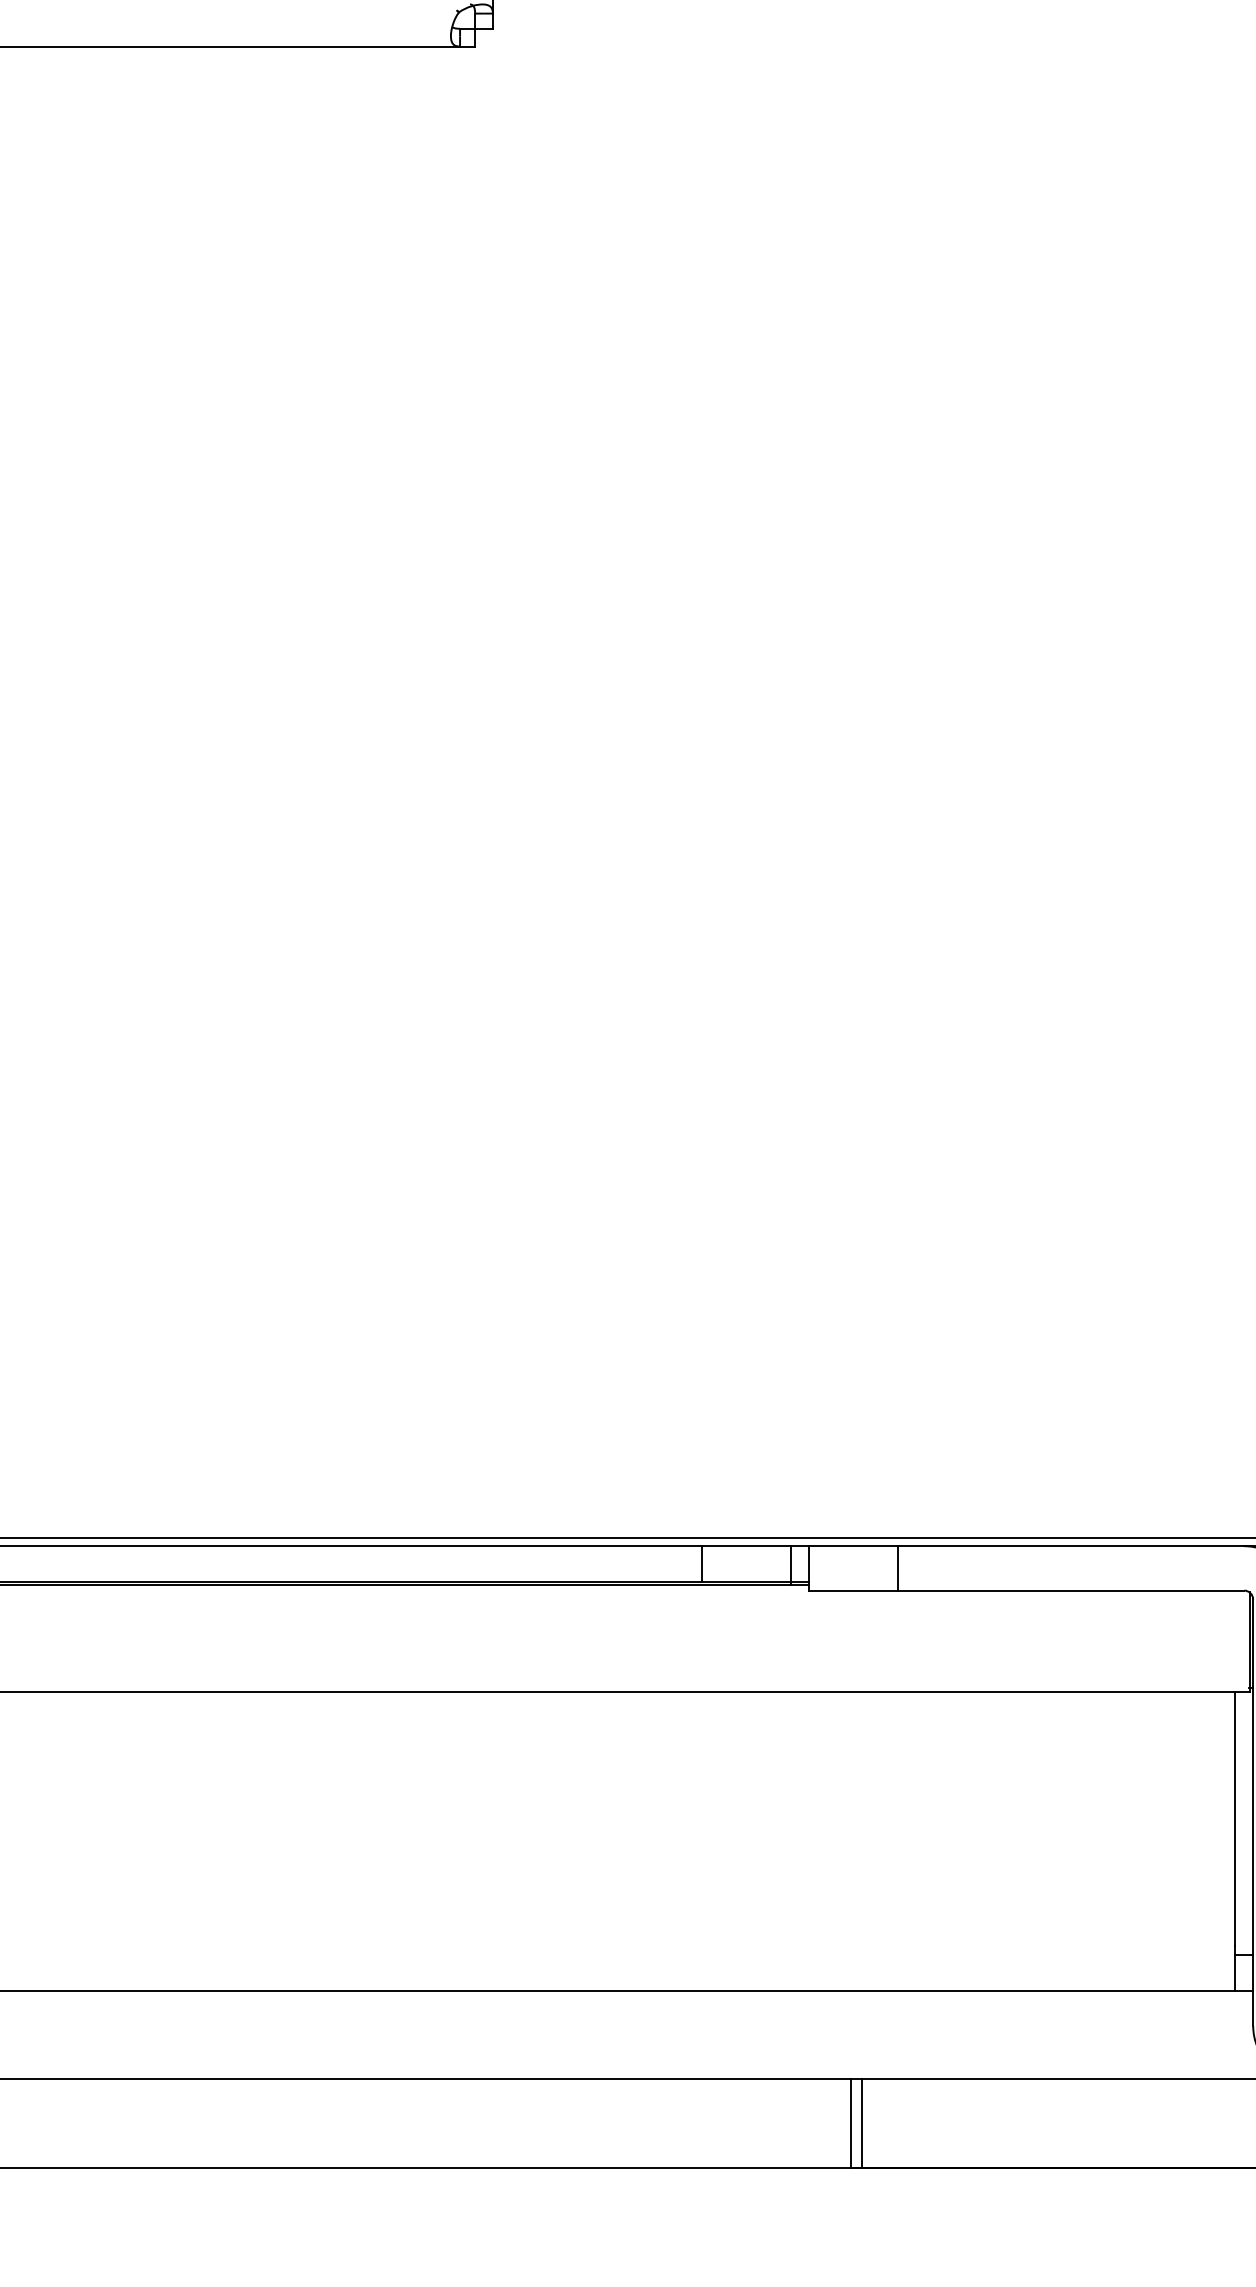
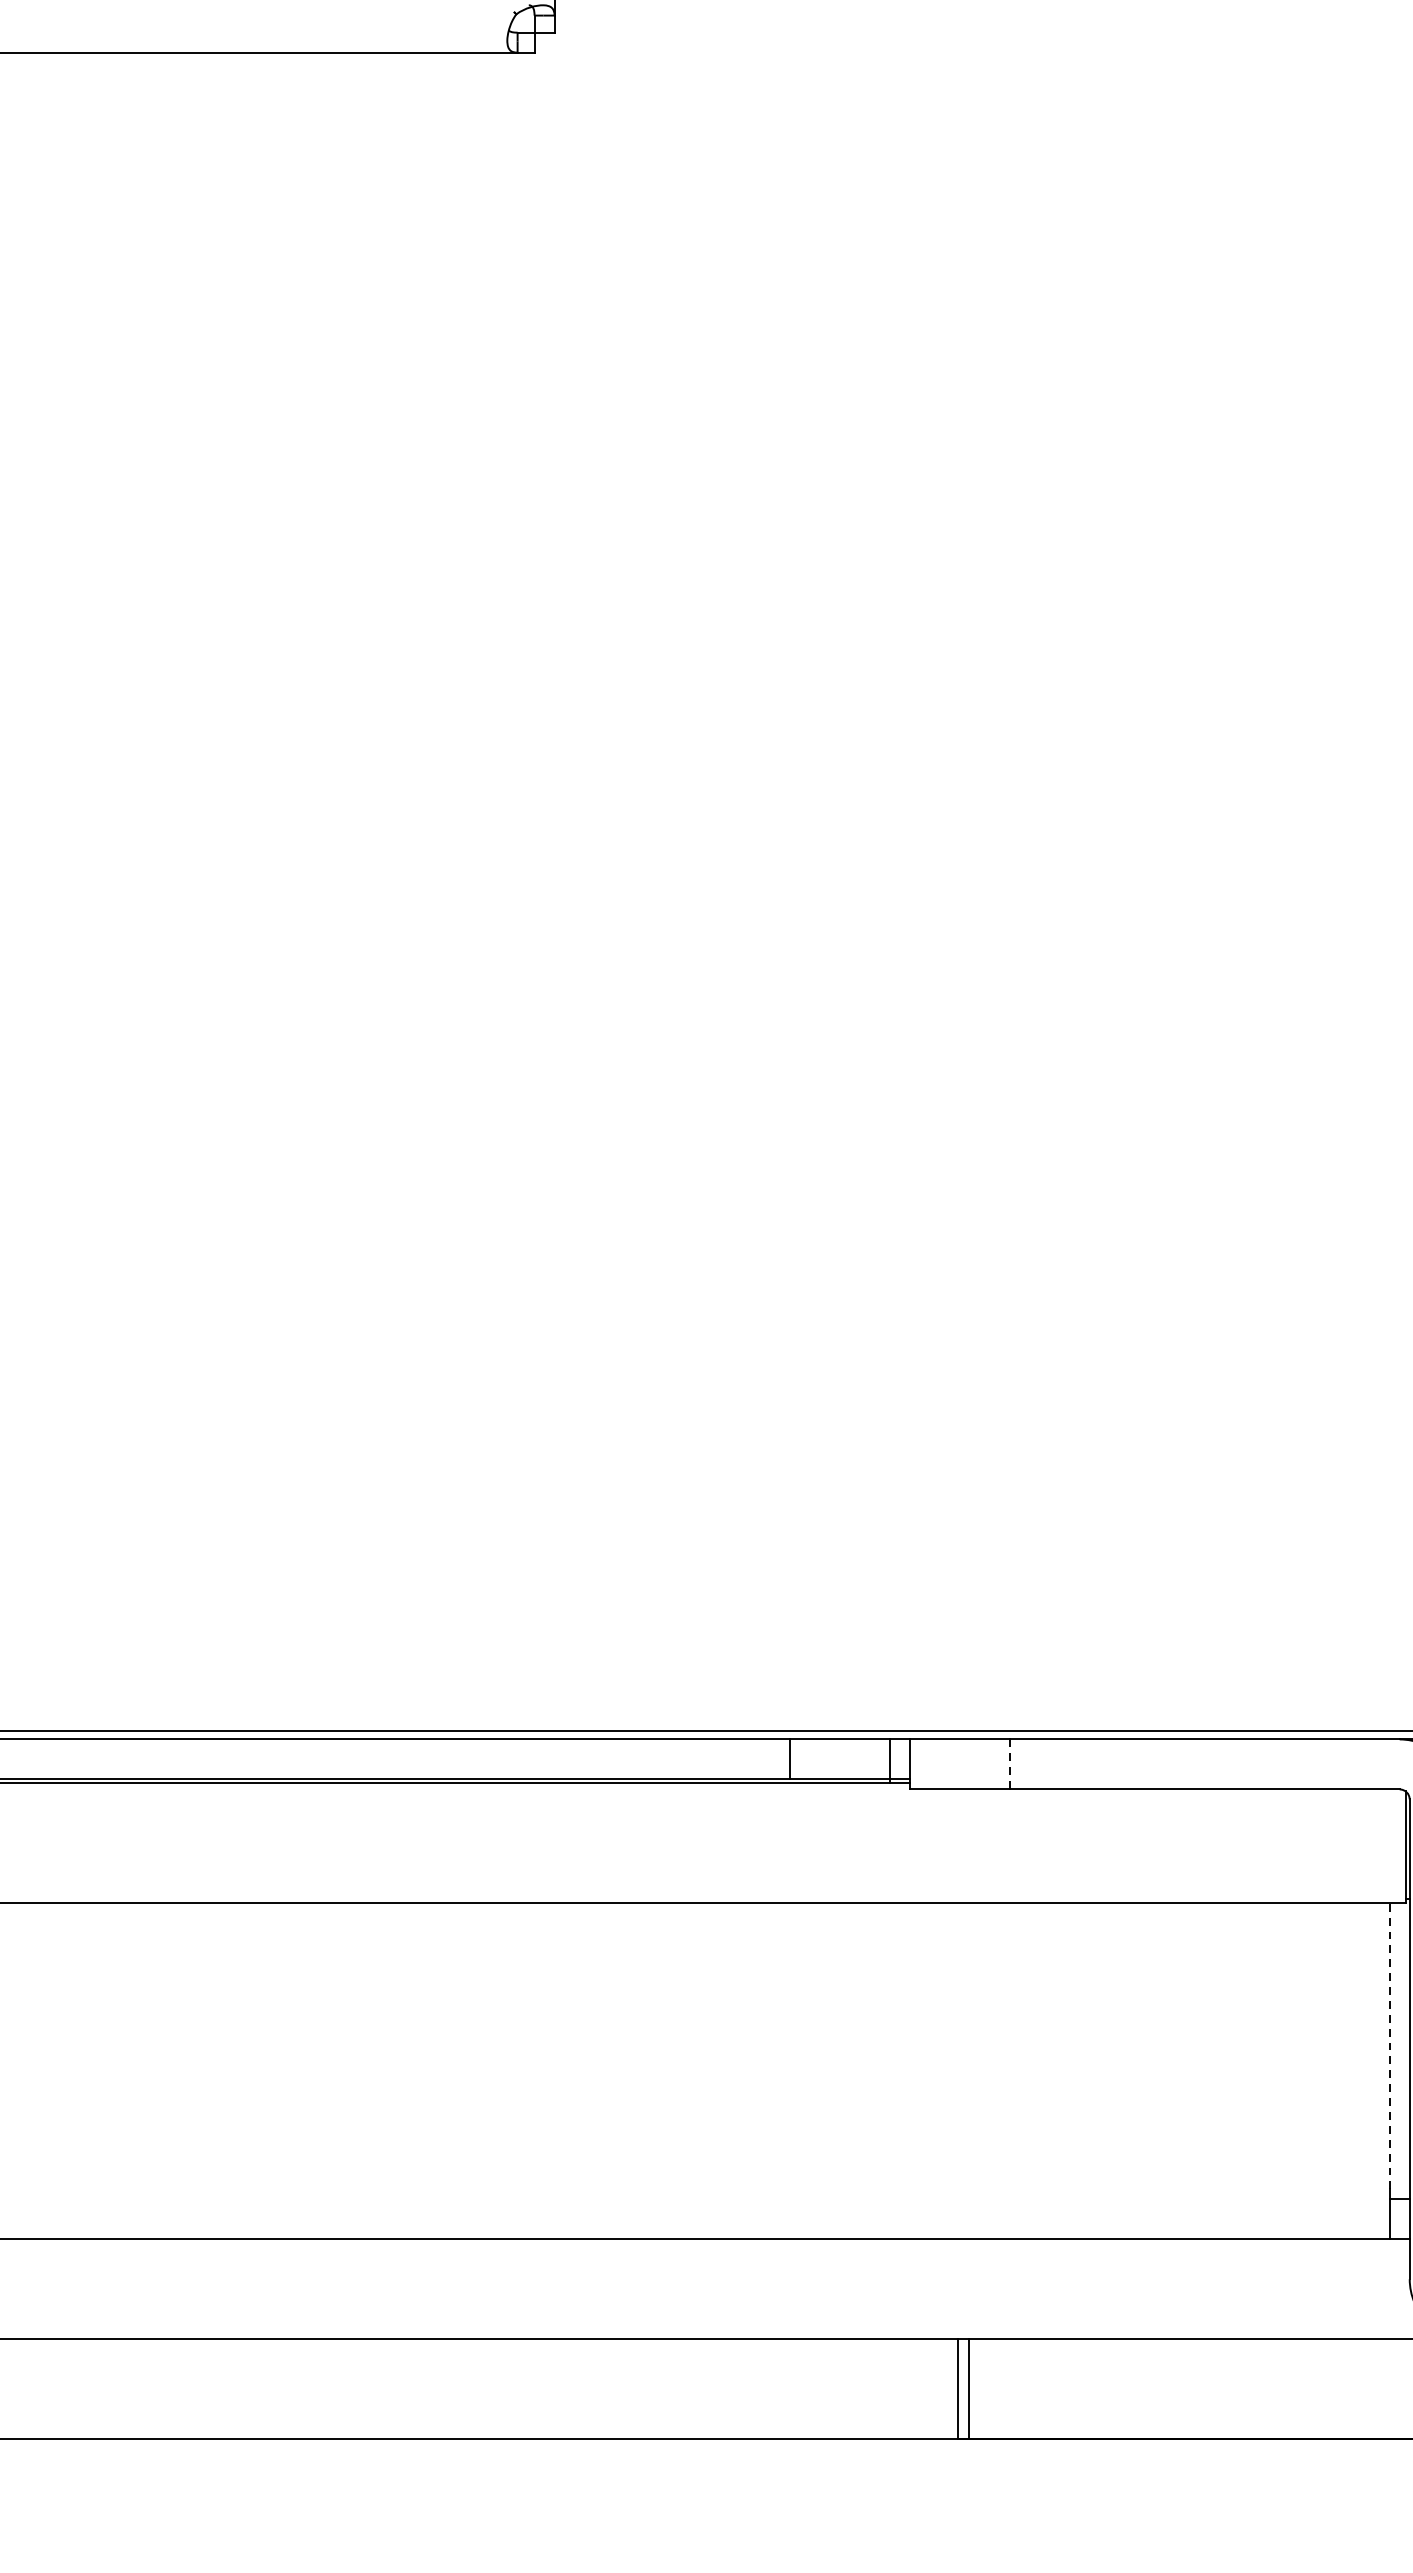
line: (897, 1568) -> (1009, 1764), solid -> dashed
line: (1235, 1818) -> (1389, 2045), solid -> dashed

